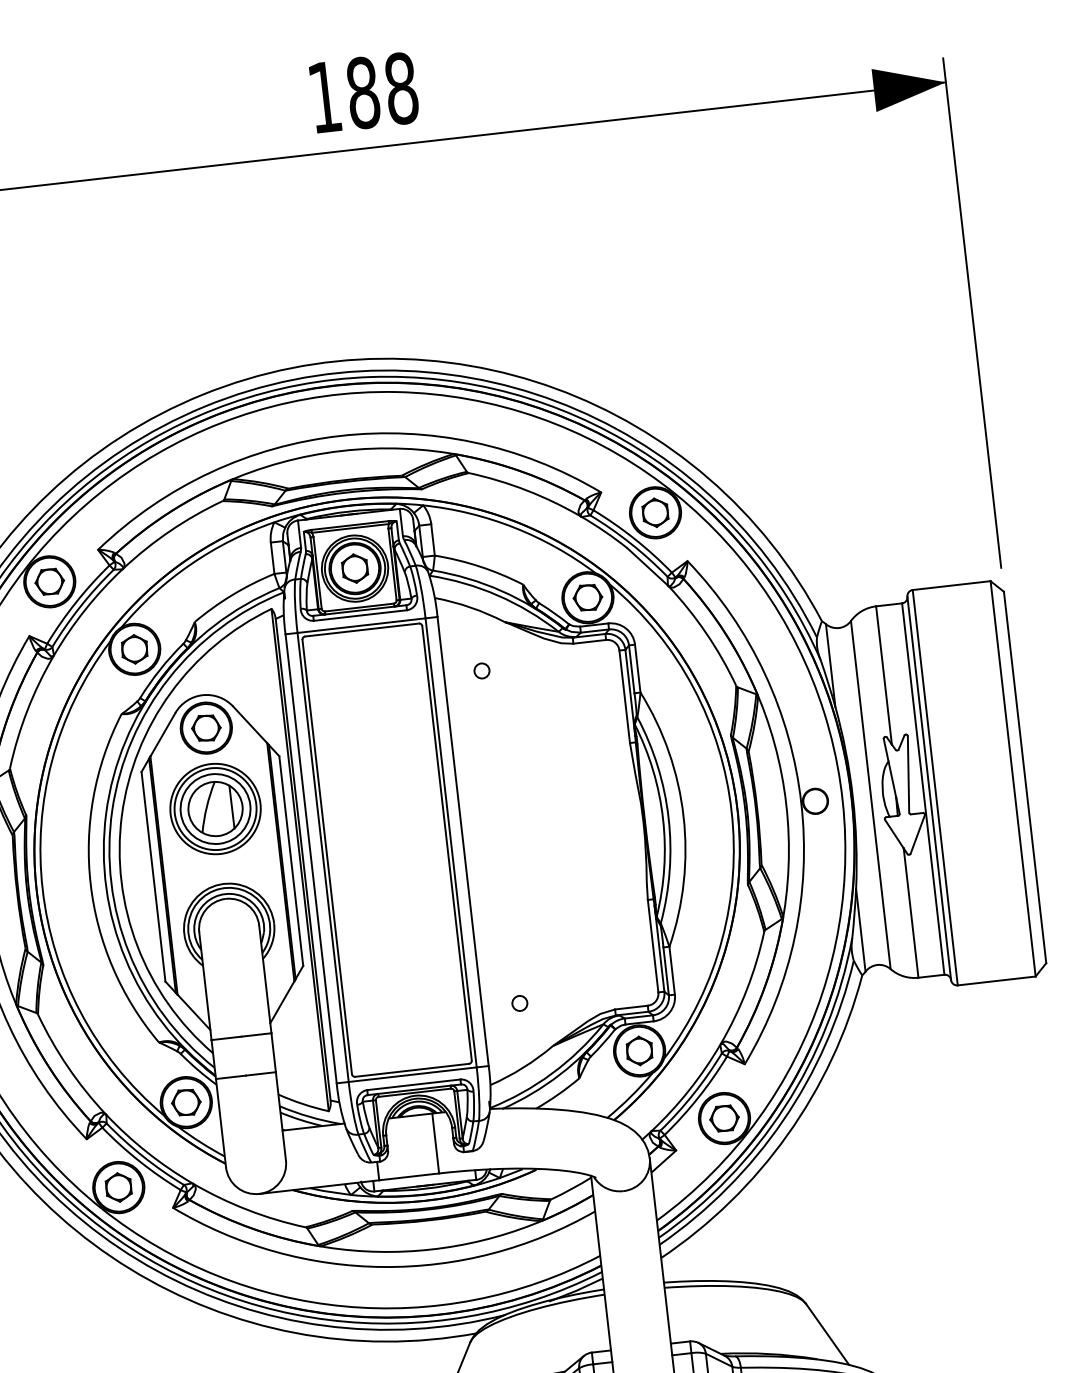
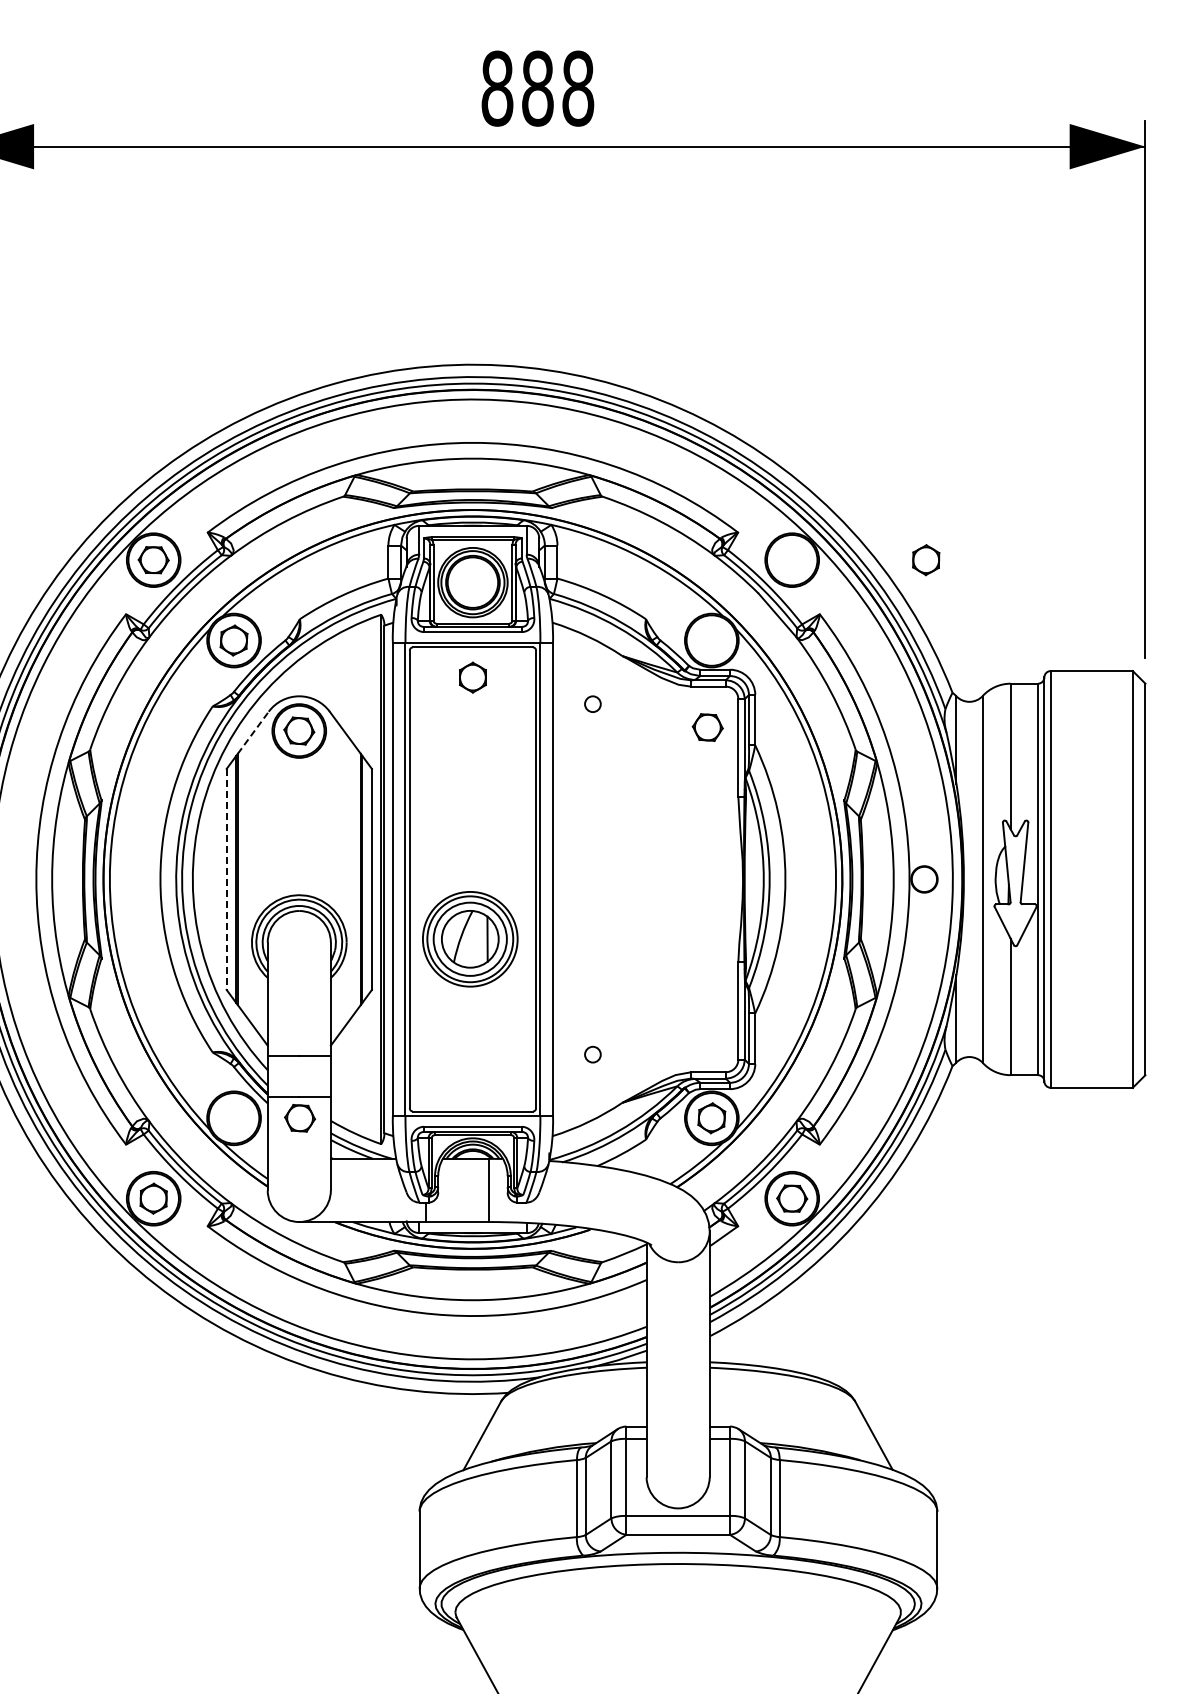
text: (324, 97) -> (497, 88), 188 -> 888
part: (655, 513) -> (926, 560), moved
part: (354, 568) -> (472, 677), moved
part: (587, 597) -> (707, 727), moved
line: (163, 734) -> (253, 732), solid -> dashed
part: (215, 809) -> (470, 939), moved
line: (153, 876) -> (226, 879), solid -> dashed
part: (185, 1101) -> (299, 1117), moved

